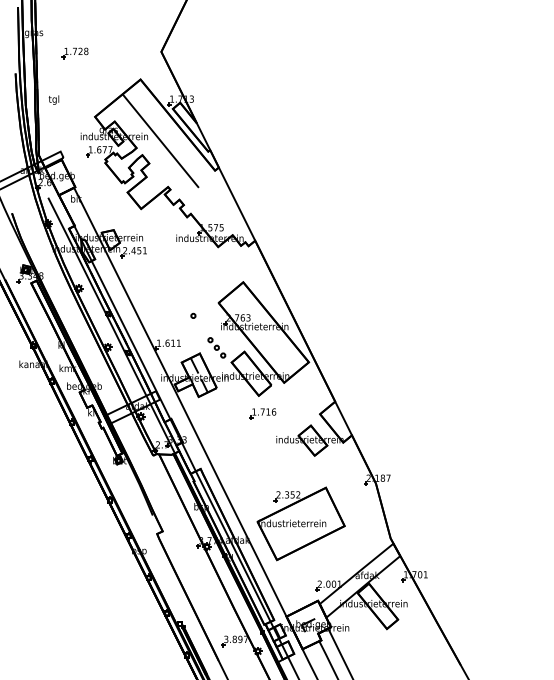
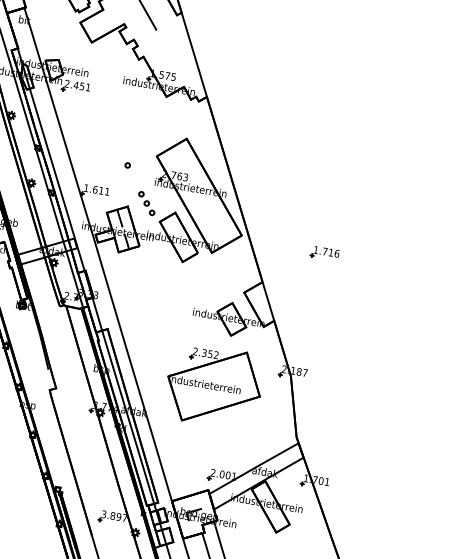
part: (262, 413) -> (324, 253), moved
part: (300, 523) -> (213, 385), moved

